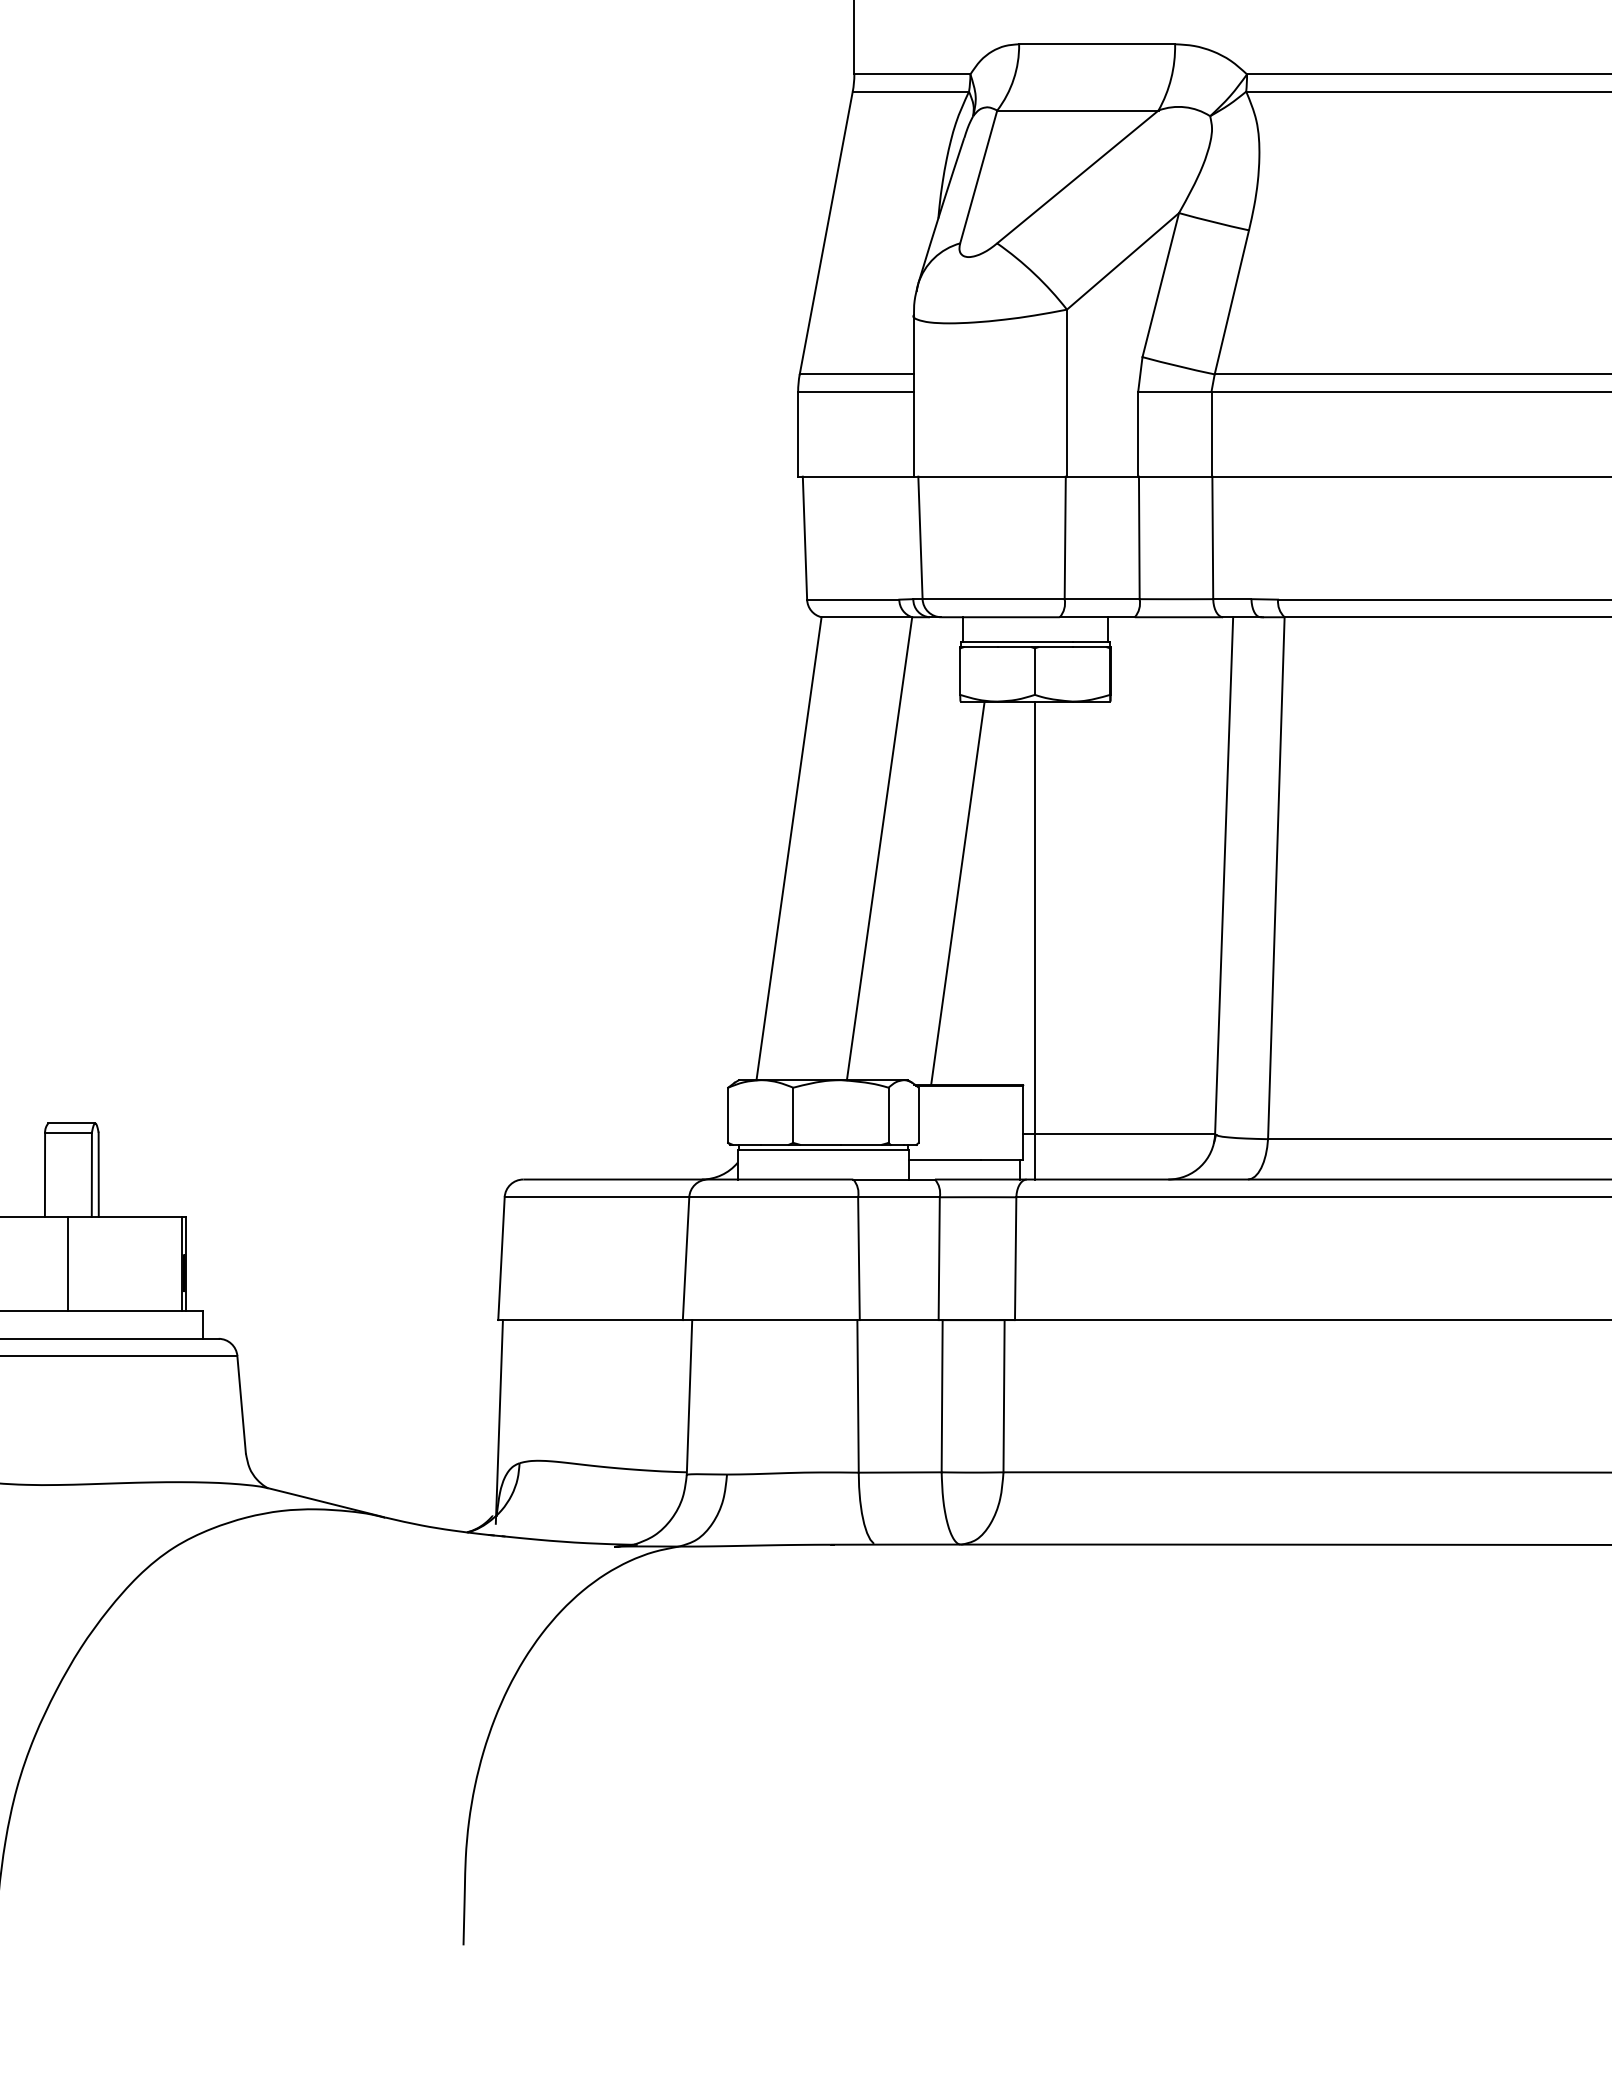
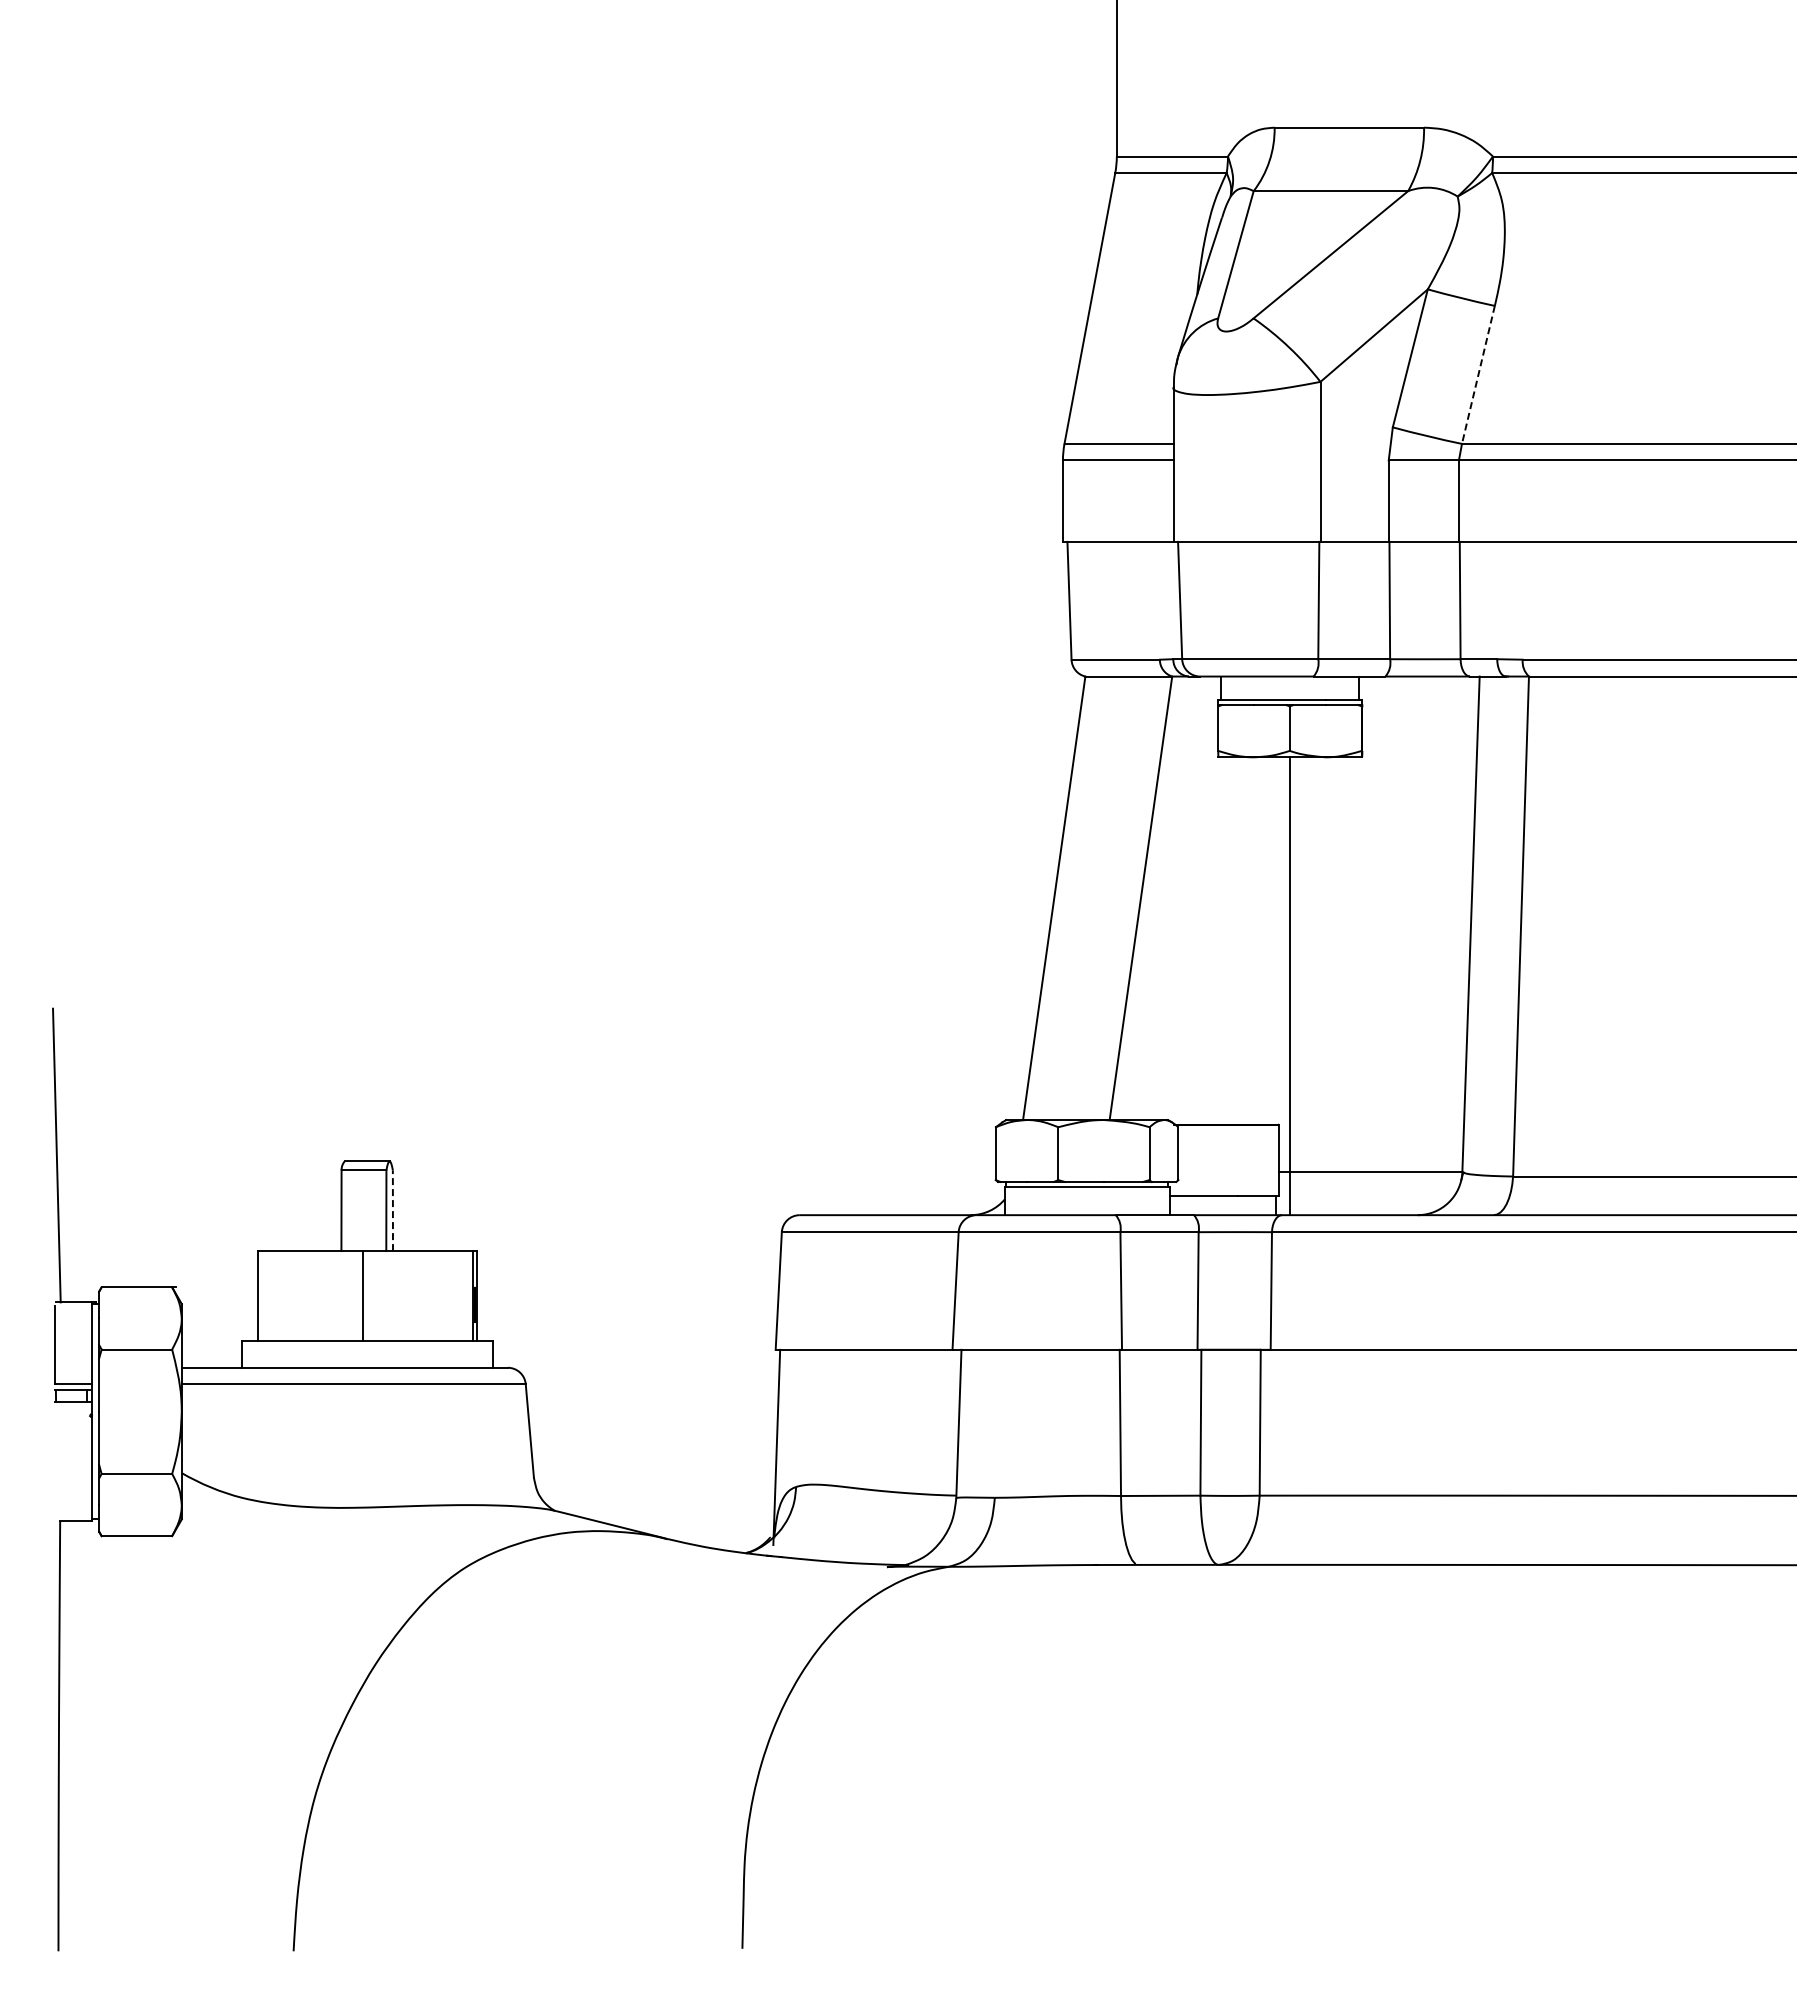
line: (1231, 301) -> (1478, 374), solid -> dashed
line: (957, 892) -> (1215, 940), removed
line: (98, 1174) -> (392, 1210), solid -> dashed

